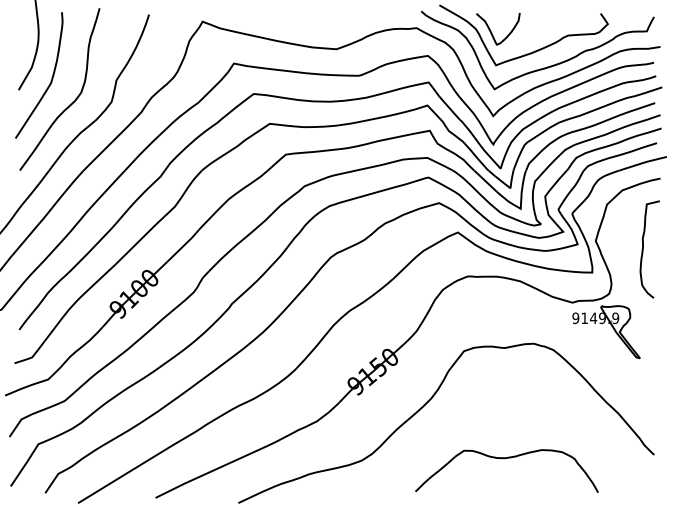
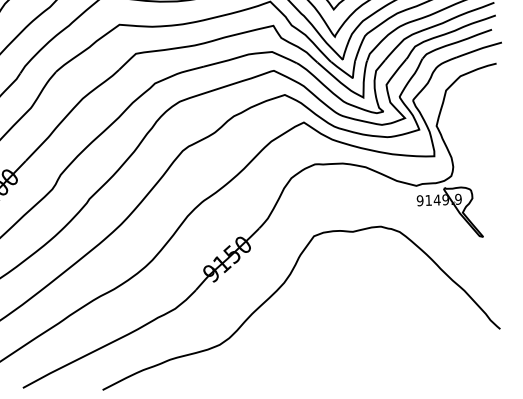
curve: (643, 249) -> (482, 132), removed
curve: (505, 459) -> (357, 338), removed

